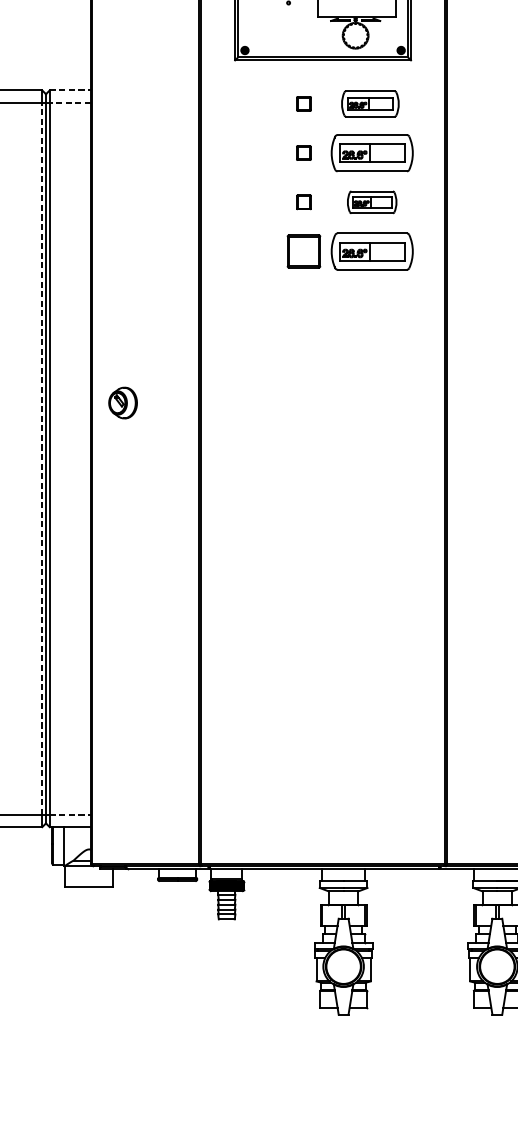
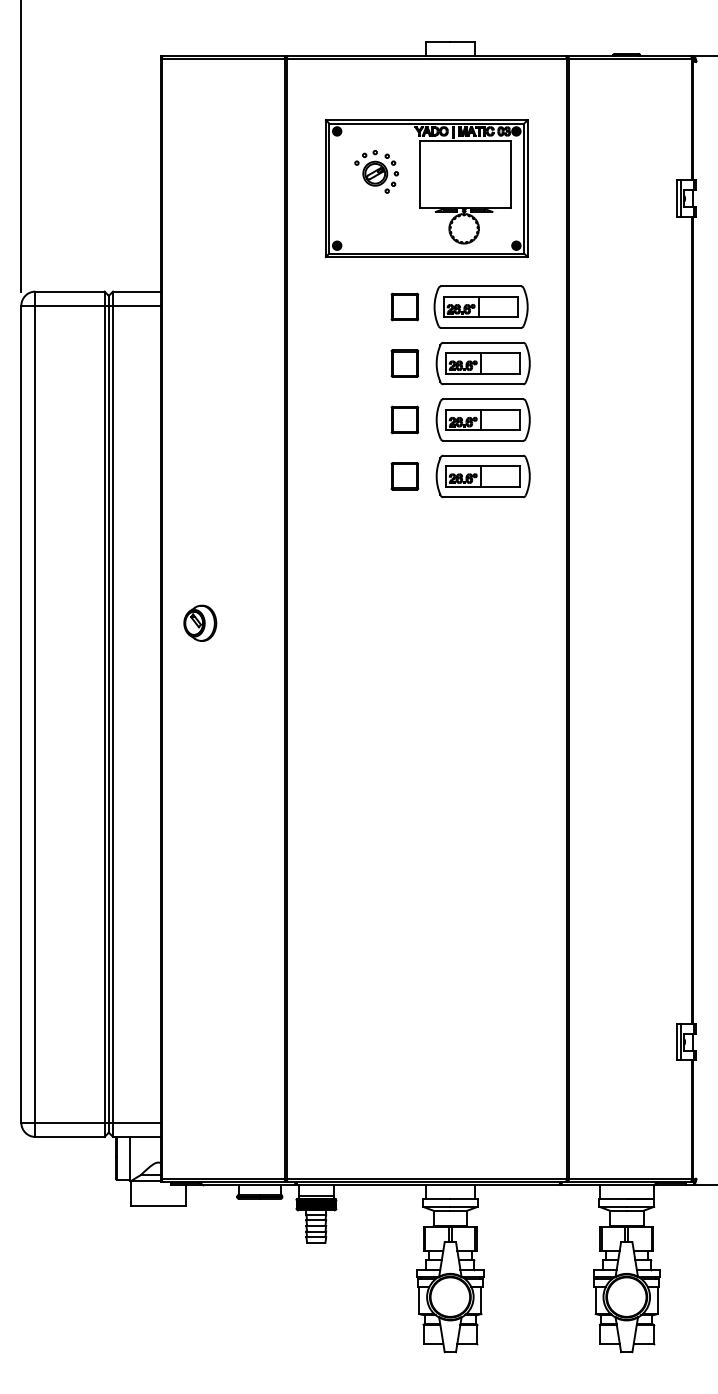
line: (70, 90) -> (136, 291), dashed -> solid
line: (70, 102) -> (136, 305), dashed -> solid
part: (303, 103) -> (404, 306), size x1.67
part: (369, 103) -> (480, 306), size x1.43
part: (303, 153) -> (404, 363), size x1.67
part: (303, 201) -> (404, 419), size x1.67
part: (371, 201) -> (482, 419), size x1.67
part: (303, 251) -> (404, 476), size x0.71
part: (123, 402) -> (200, 622), moved
line: (42, 458) -> (104, 714), dashed -> solid
line: (70, 814) -> (136, 1122), dashed -> solid

